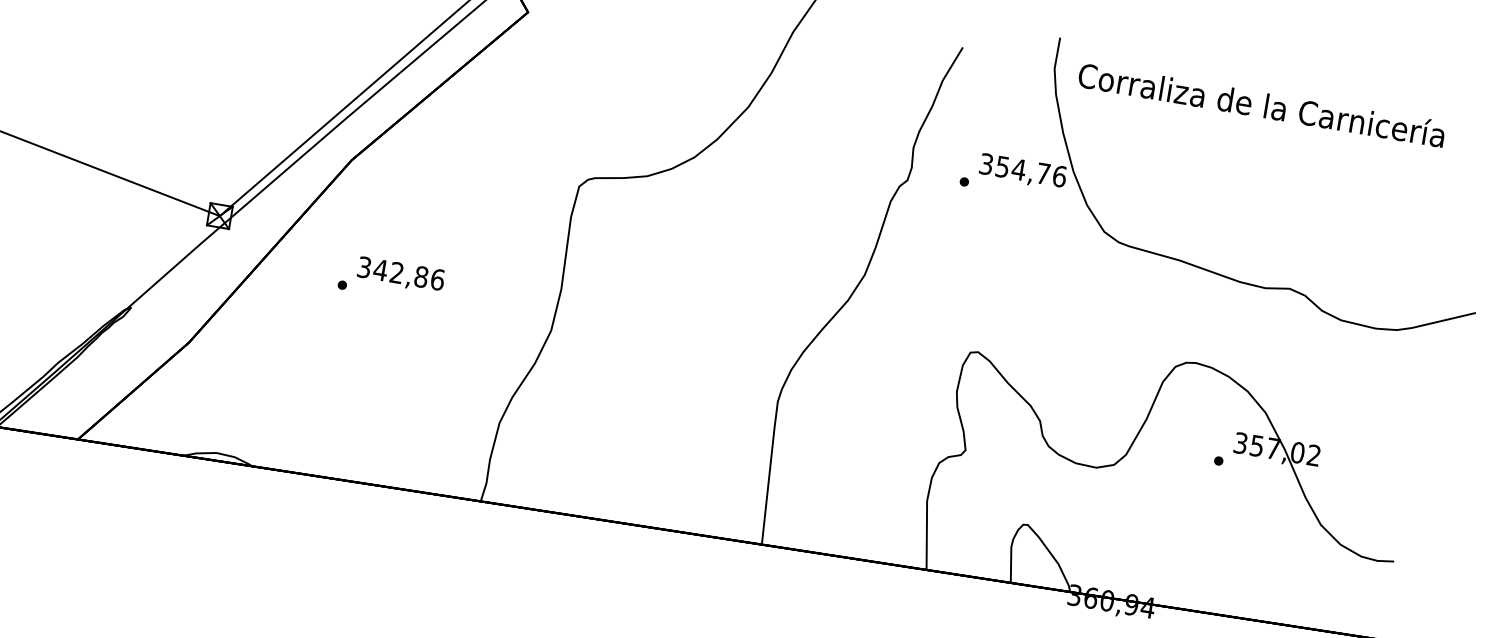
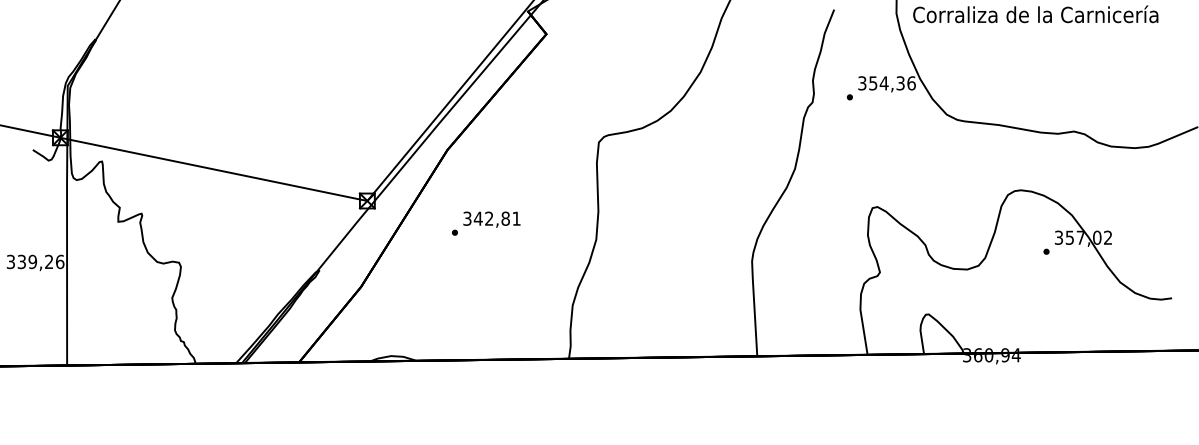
text: (1043, 173) -> (900, 83), 354,76 -> 354,36
text: (437, 279) -> (516, 218), 342,86 -> 342,81

